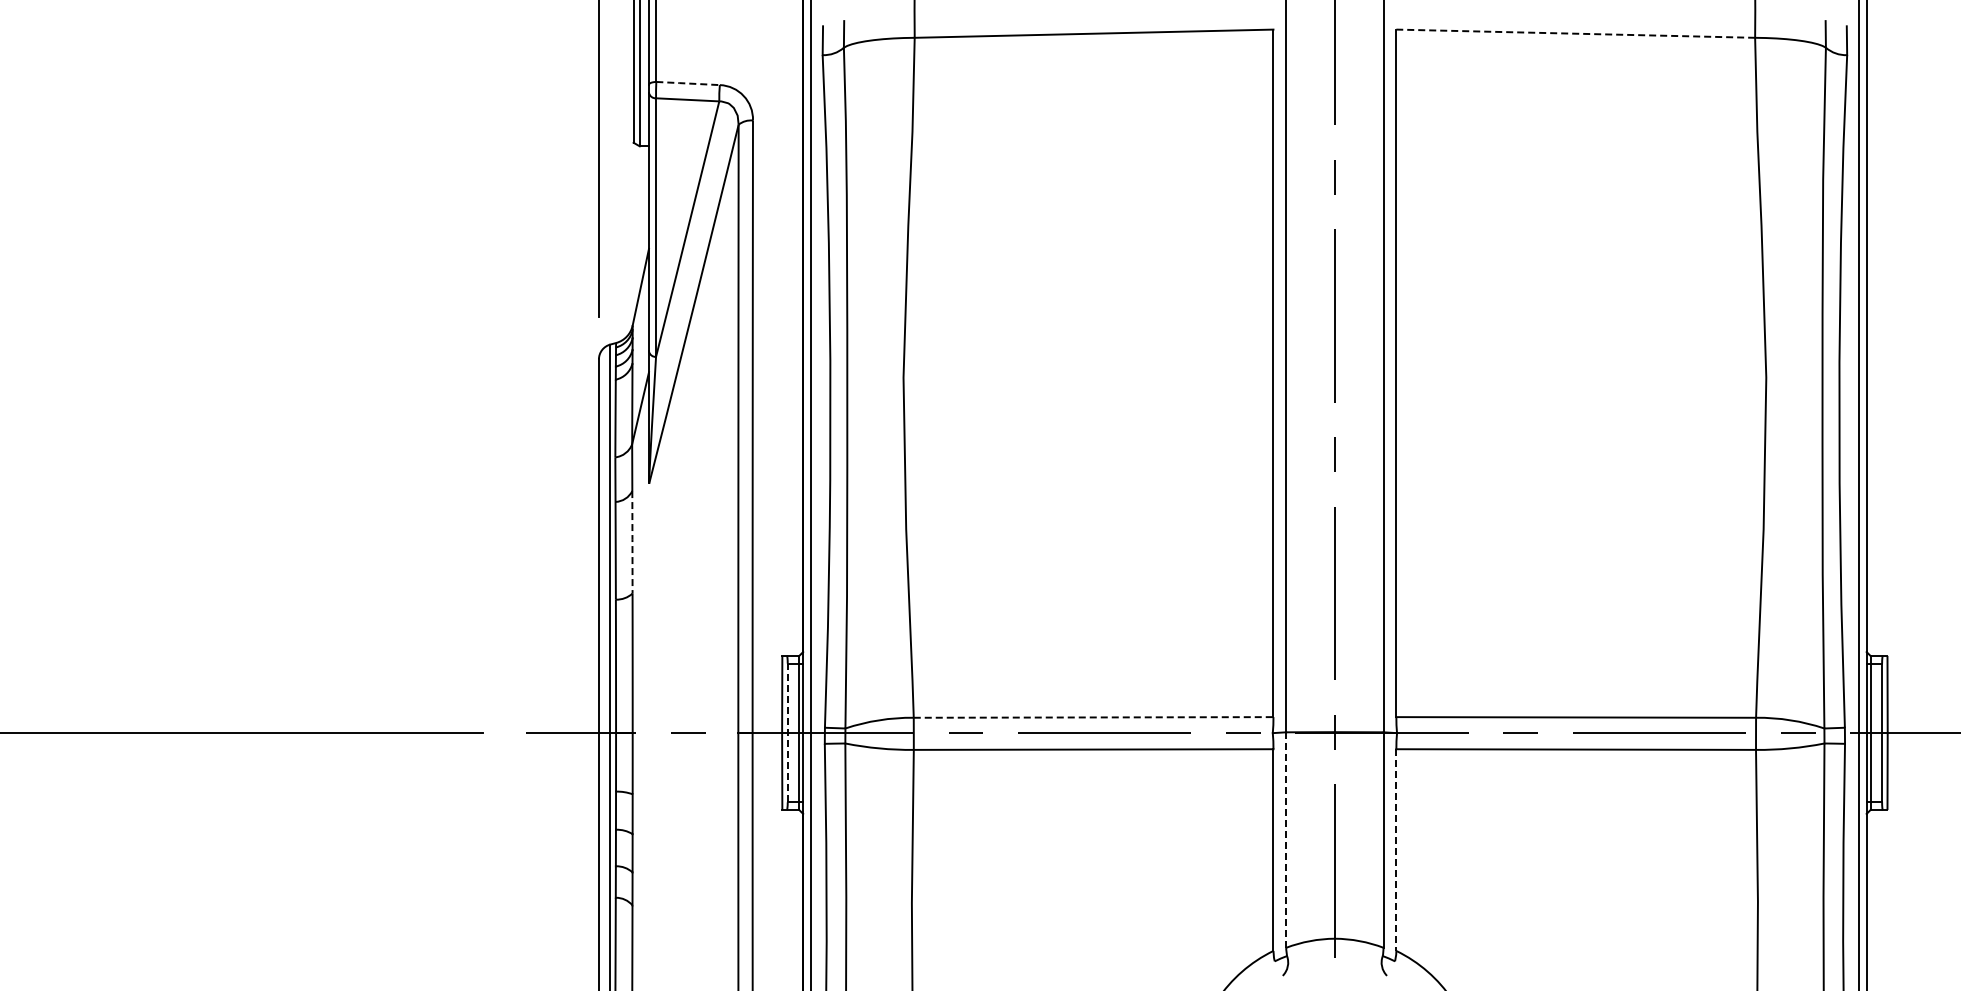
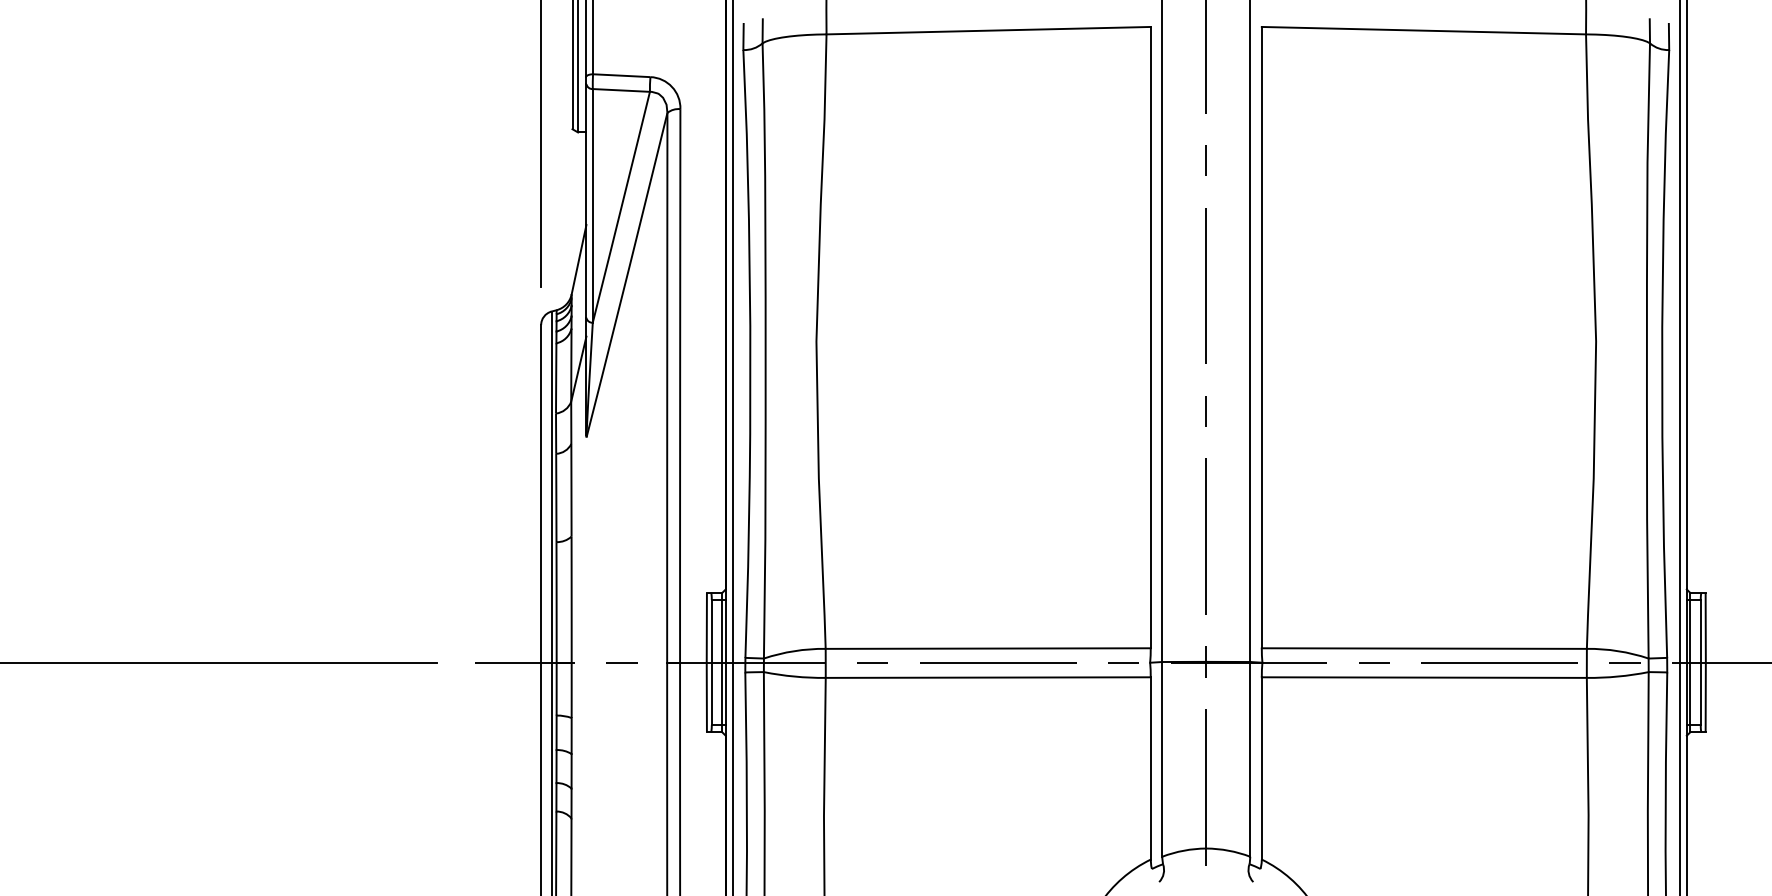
line: (1575, 33) -> (1423, 30), dashed -> solid
line: (687, 83) -> (621, 75), dashed -> solid
line: (632, 541) -> (571, 489), dashed -> solid
line: (1093, 717) -> (988, 648), dashed -> solid
line: (787, 732) -> (711, 662), dashed -> solid
line: (1286, 840) -> (1162, 759), dashed -> solid
line: (1396, 850) -> (1261, 768), dashed -> solid

